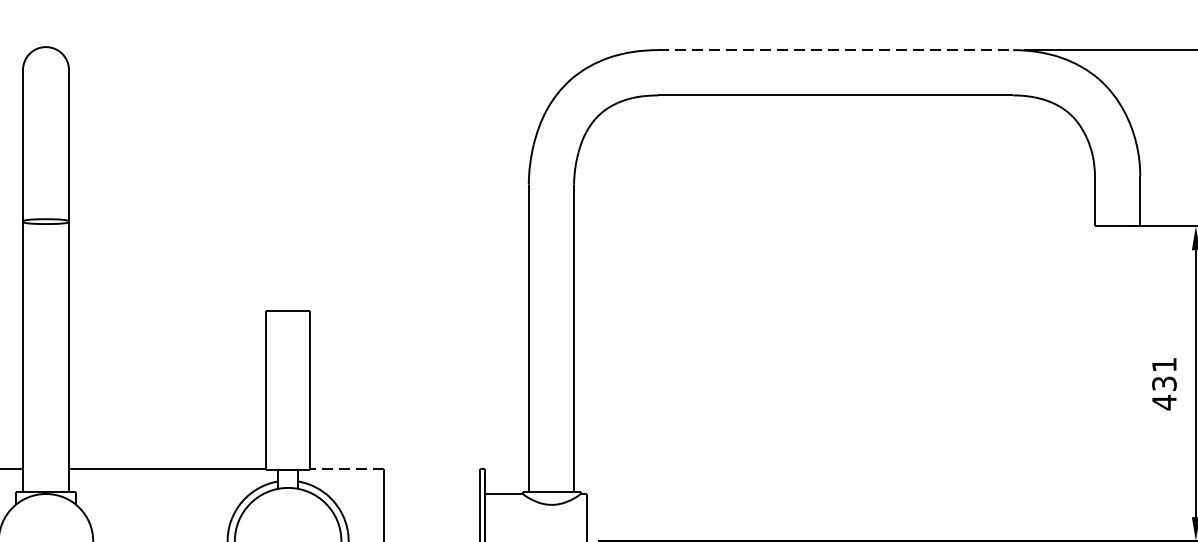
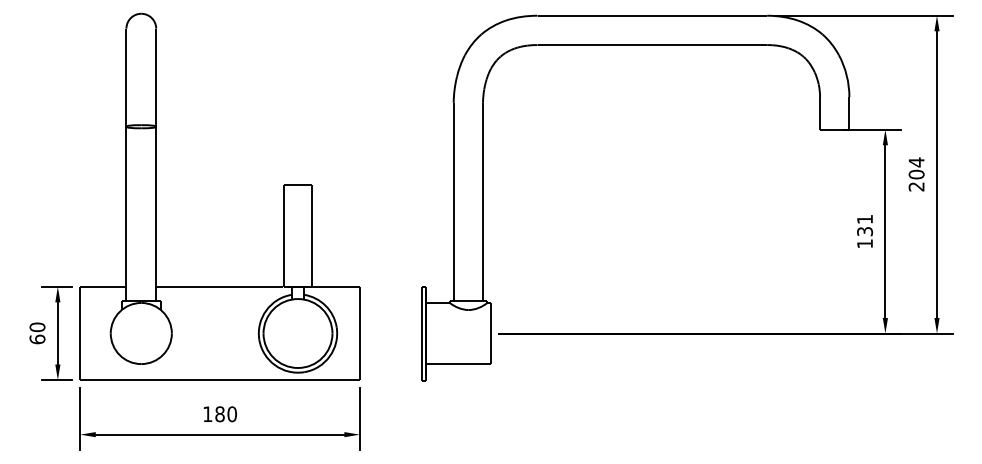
line: (835, 49) -> (652, 15), dashed -> solid
text: (1163, 402) -> (864, 243), 431 -> 131
line: (347, 468) -> (336, 286), dashed -> solid

